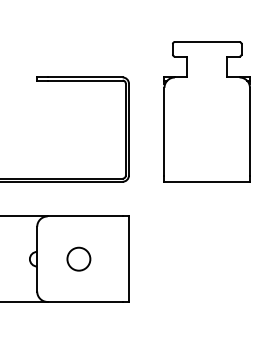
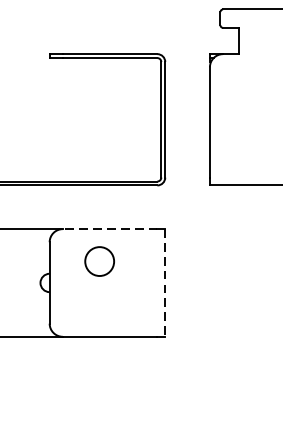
line: (85, 216) -> (110, 229), solid -> dashed
circle: (78, 258) -> (99, 260), moved
line: (128, 259) -> (164, 283), solid -> dashed

